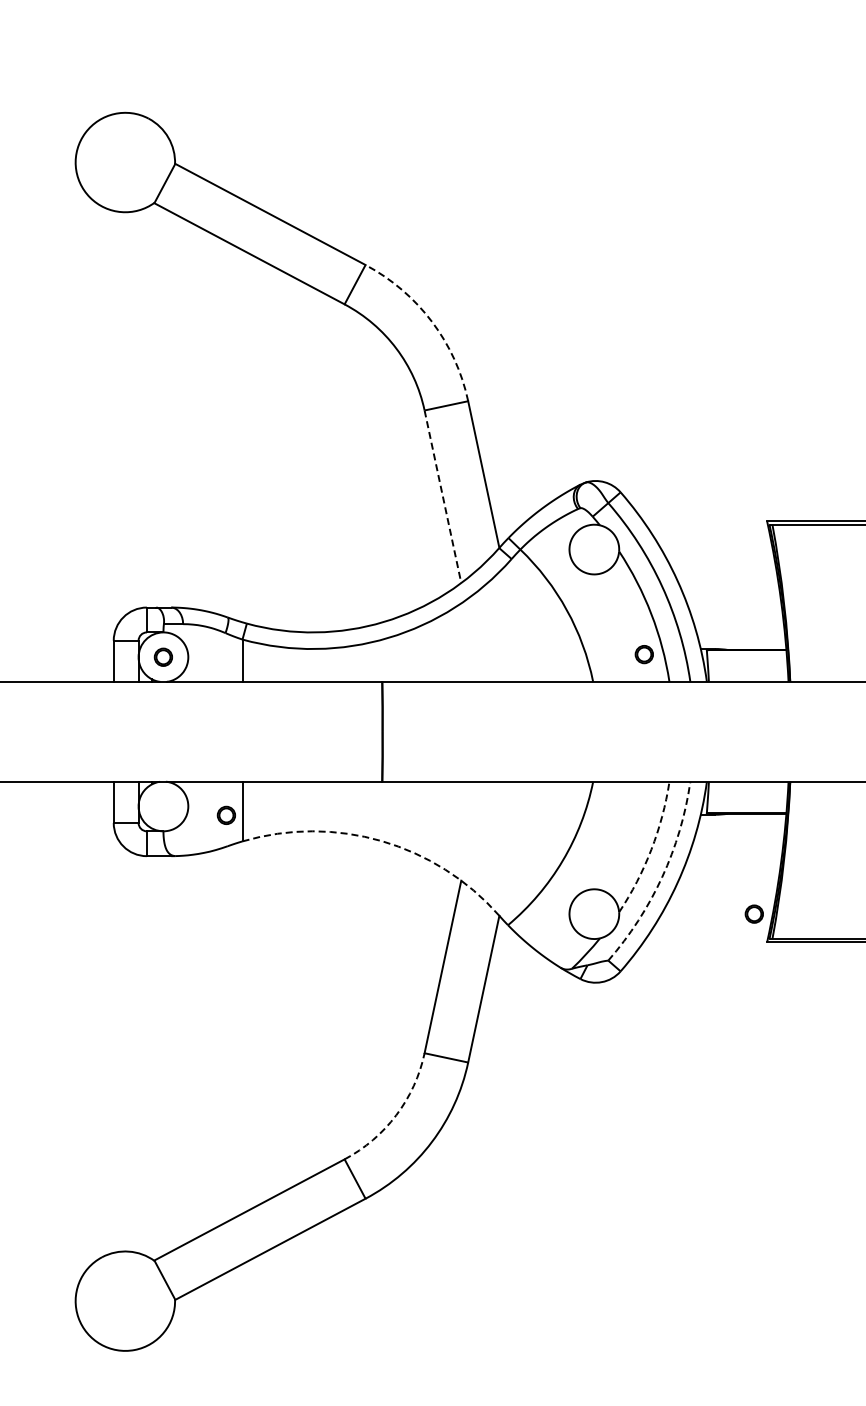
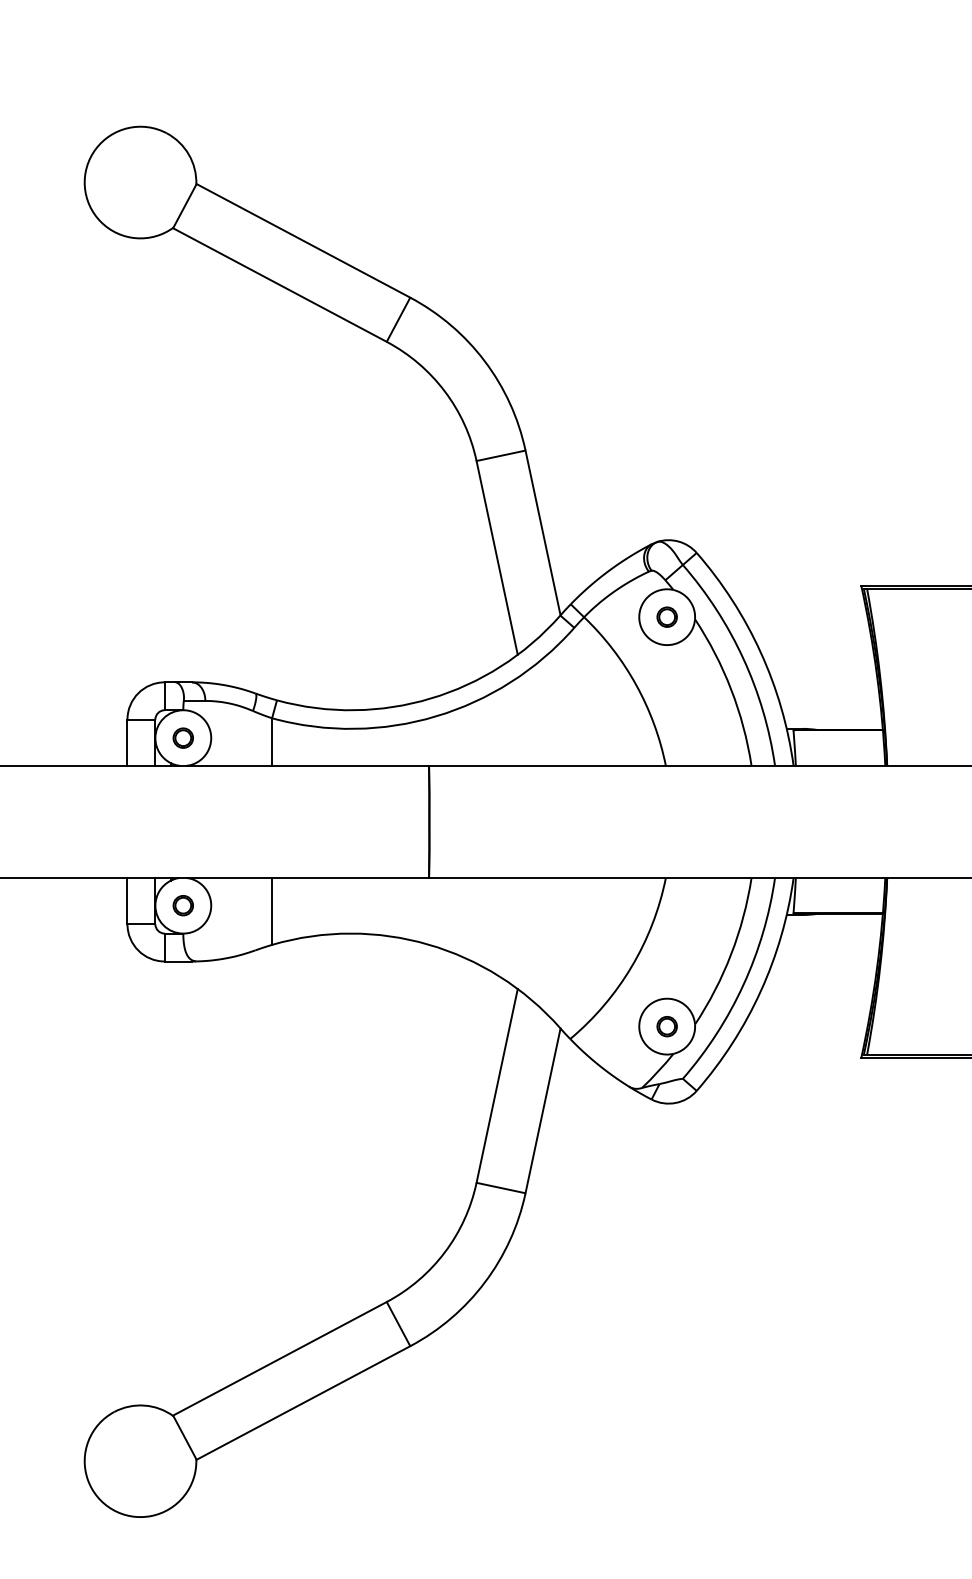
arc: (431, 321) -> (484, 361), dashed -> solid
line: (443, 497) -> (497, 558), dashed -> solid
part: (643, 654) -> (666, 617), moved
part: (225, 814) -> (182, 904), moved
arc: (381, 841) -> (428, 945), dashed -> solid
arc: (651, 849) -> (731, 954), dashed -> solid
arc: (662, 877) -> (743, 985), dashed -> solid
part: (753, 913) -> (666, 1025), moved
arc: (396, 1115) -> (445, 1252), dashed -> solid

